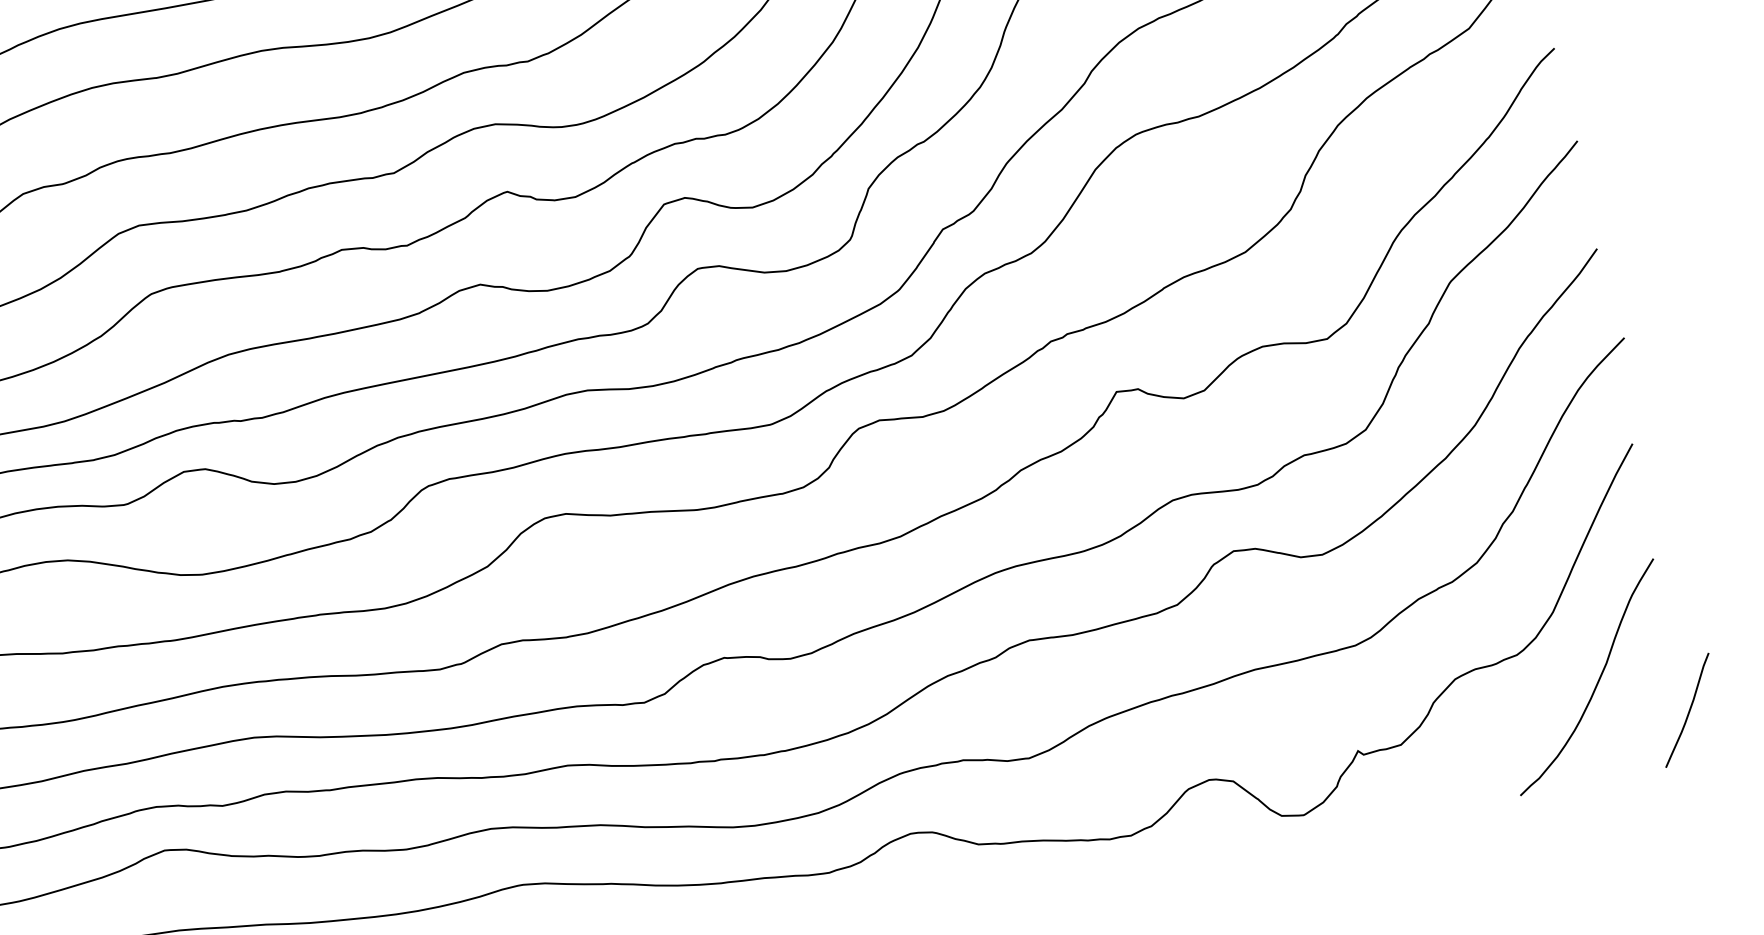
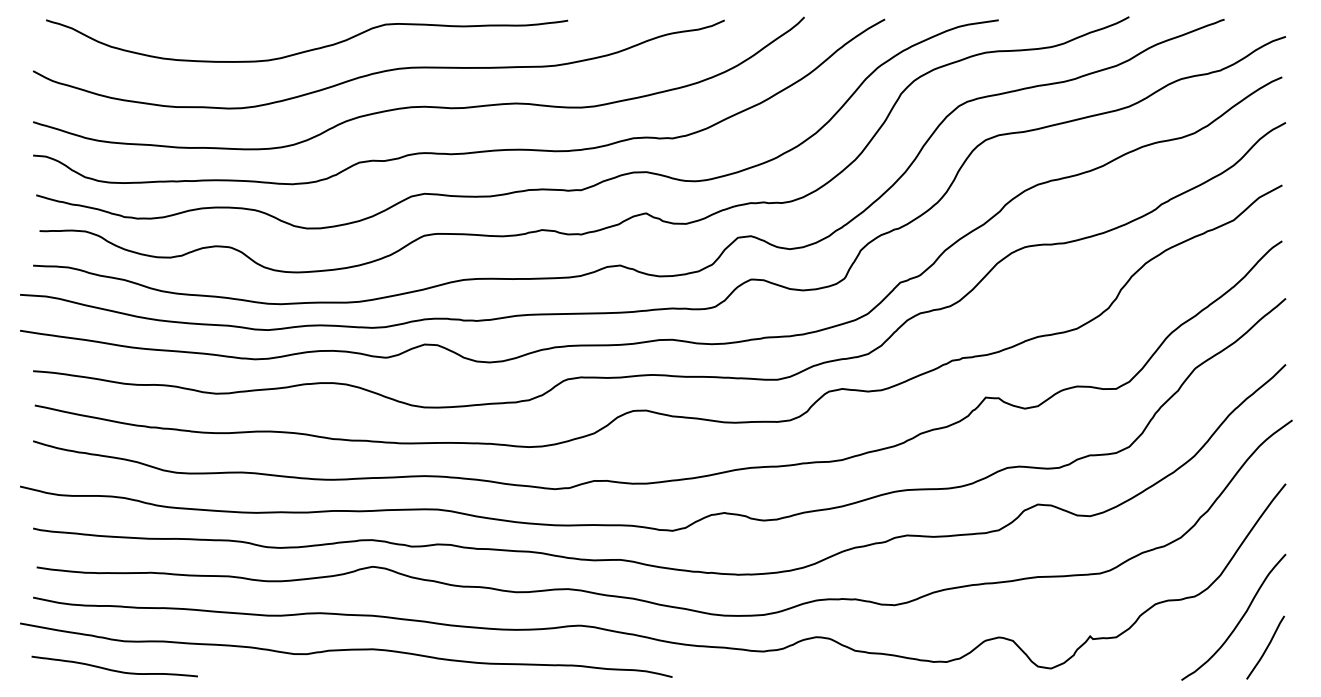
curve: (1688, 709) -> (1266, 647), moved

